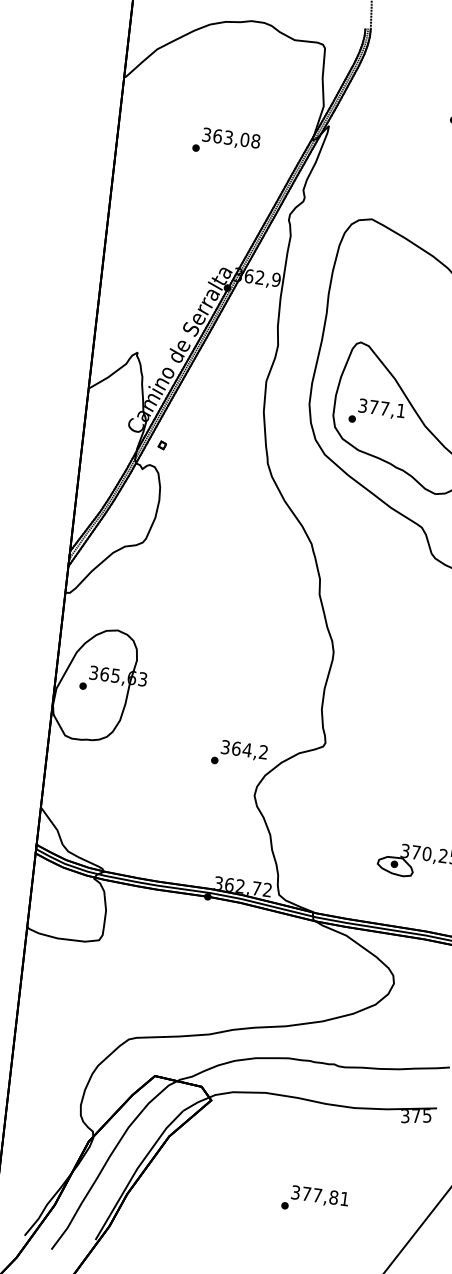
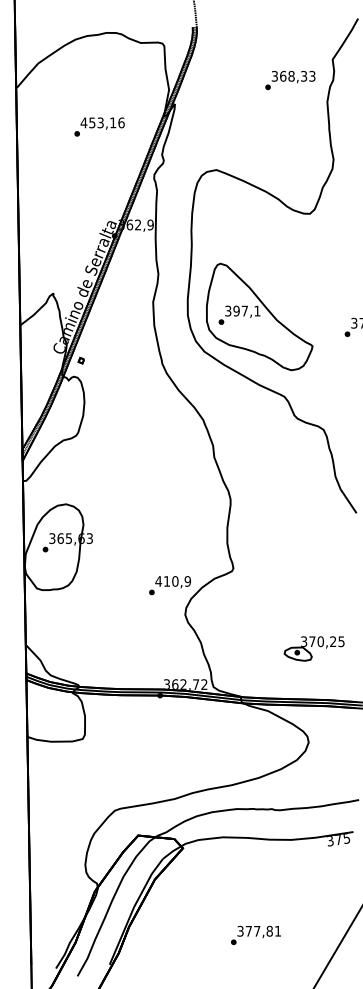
text: (231, 137) -> (102, 122), 363,08 -> 453,16
text: (373, 406) -> (236, 310), 377,1 -> 397,1
text: (244, 749) -> (173, 581), 364,2 -> 410,9
text: (314, 1199) -> (255, 934), moved

